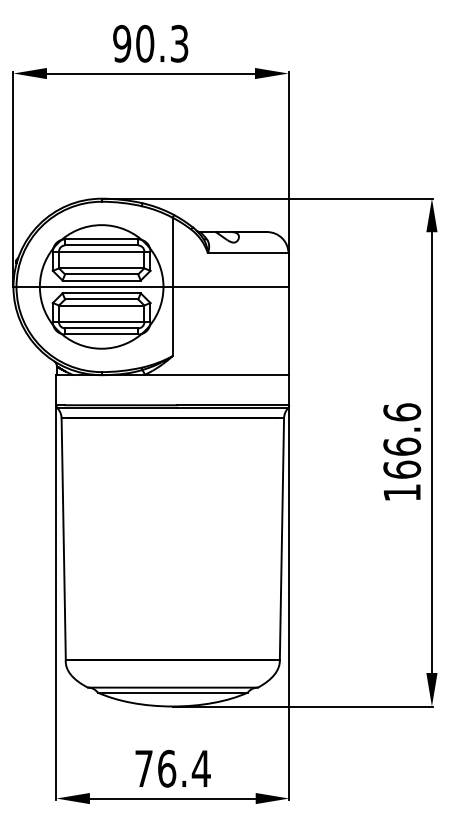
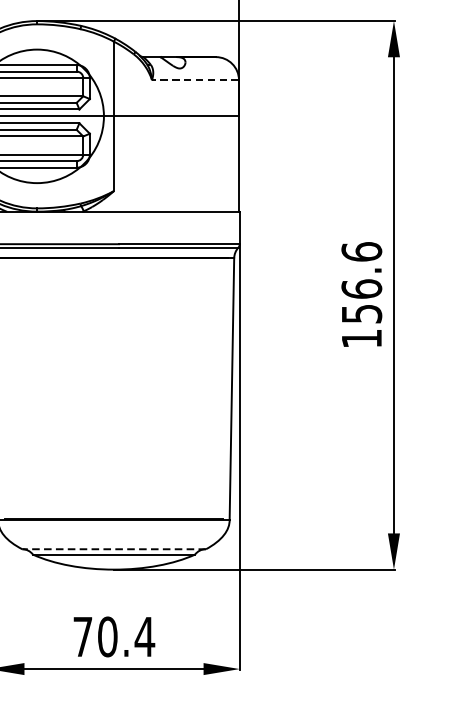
line: (247, 253) -> (194, 80), solid -> dashed
text: (402, 469) -> (362, 313), 166.6 -> 156.6
line: (172, 687) -> (113, 549), solid -> dashed
text: (167, 768) -> (108, 636), 76.4 -> 70.4

